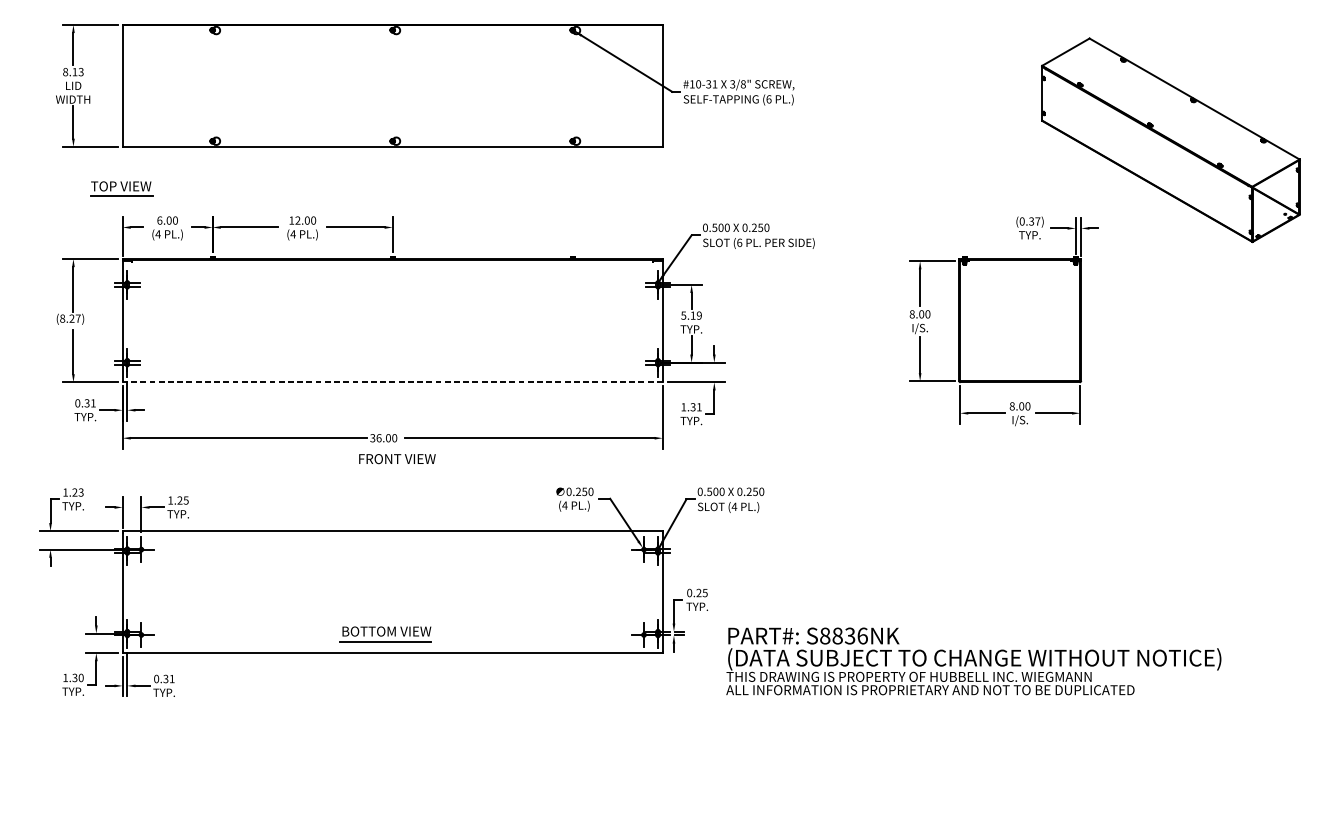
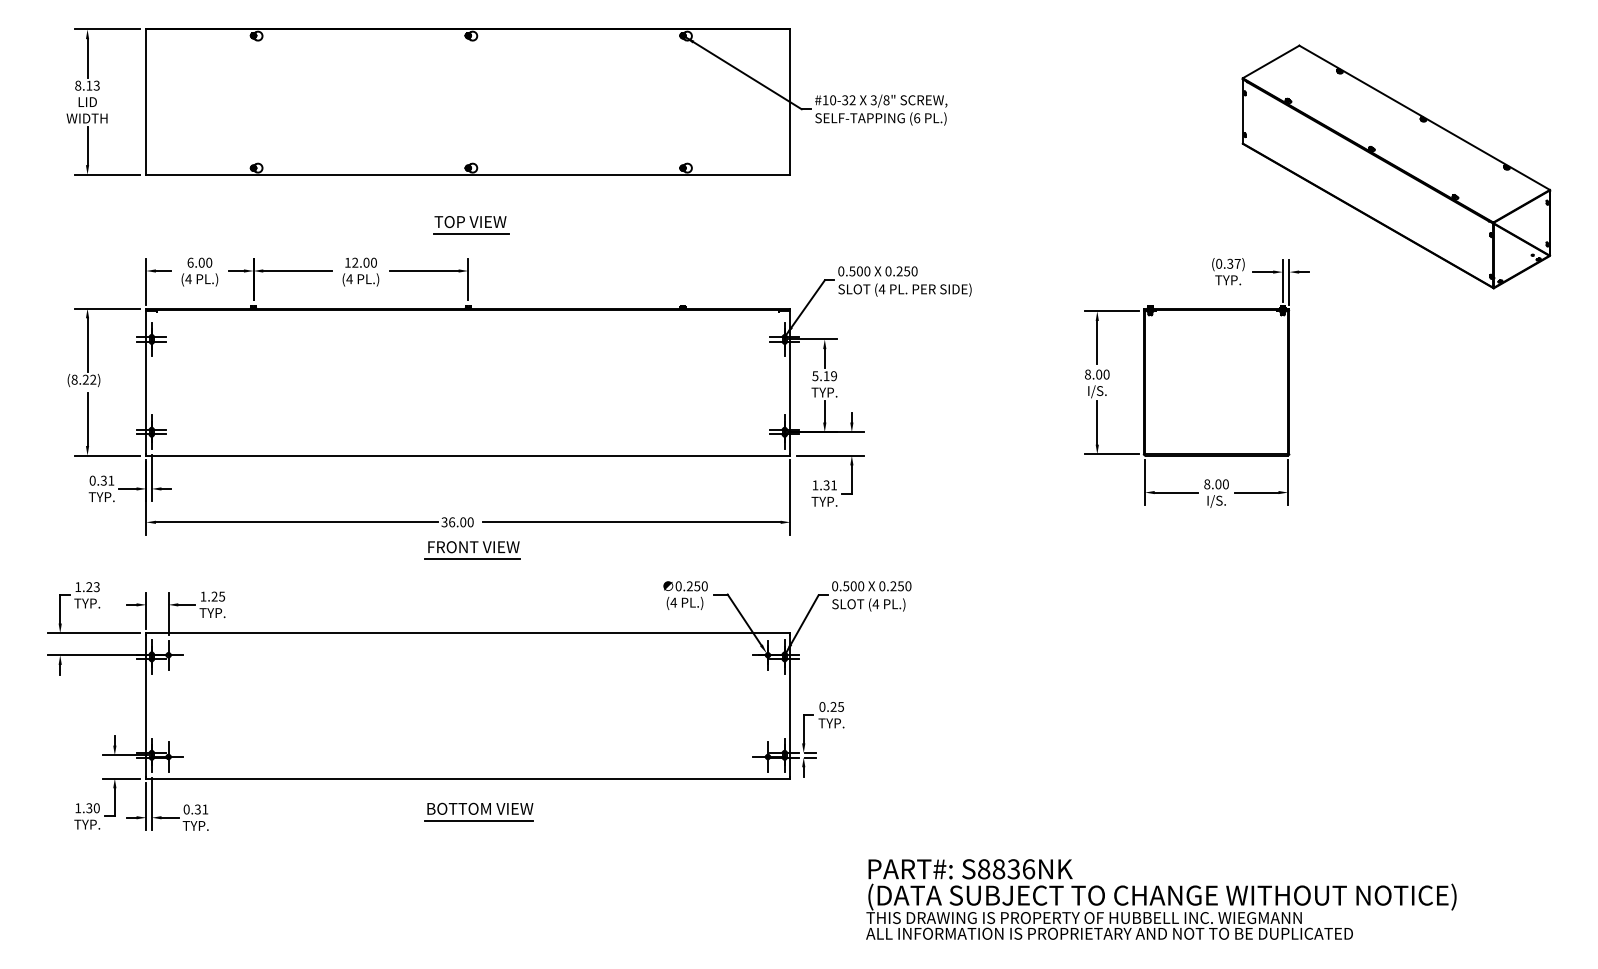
text: (714, 84) -> (852, 100), #10-31 -> #10-32
part: (122, 189) -> (471, 225), moved
text: (739, 242) -> (881, 289), (6 -> (4
text: (78, 318) -> (93, 379), (8.27) -> (8.22)
line: (392, 382) -> (467, 455), dashed -> solid
line: (396, 469) -> (472, 559), added
part: (385, 633) -> (478, 811), moved
text: (973, 661) -> (1161, 899), moved

